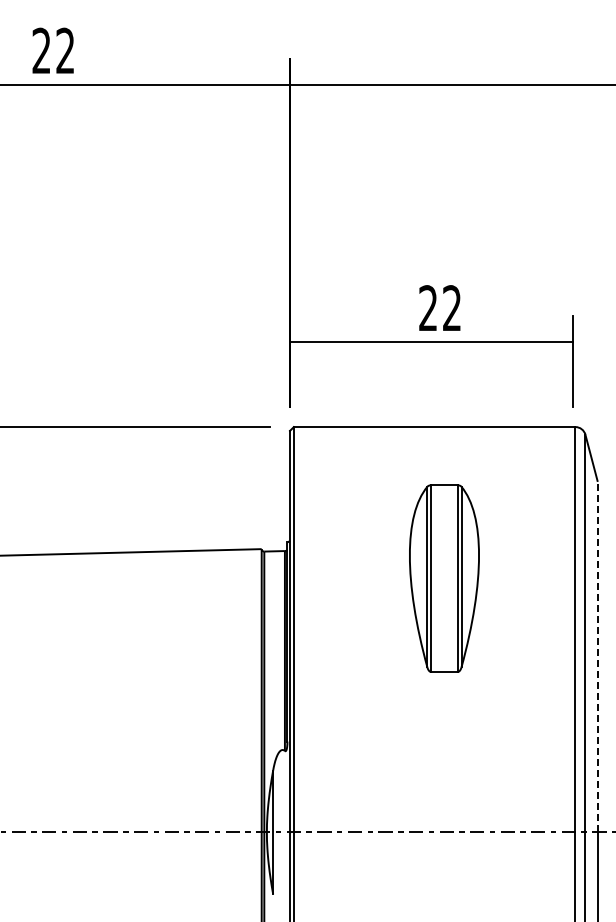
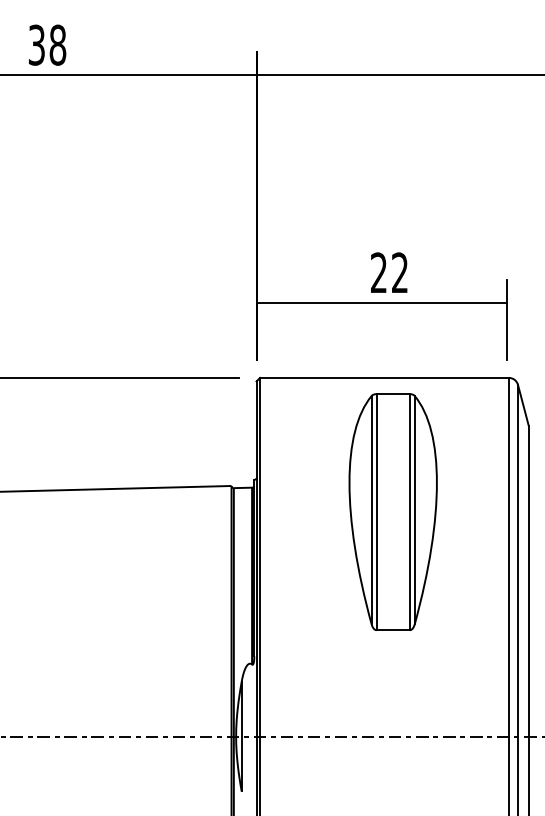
text: (53, 50) -> (47, 44), 22 -> 38
part: (444, 578) -> (393, 511), size x1.43
line: (597, 656) -> (528, 580), dashed -> solid

